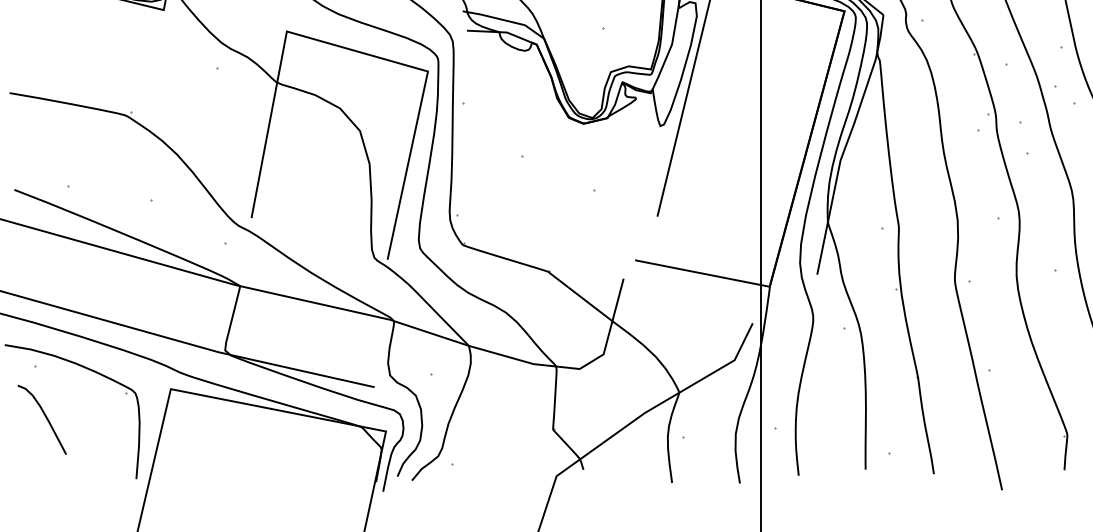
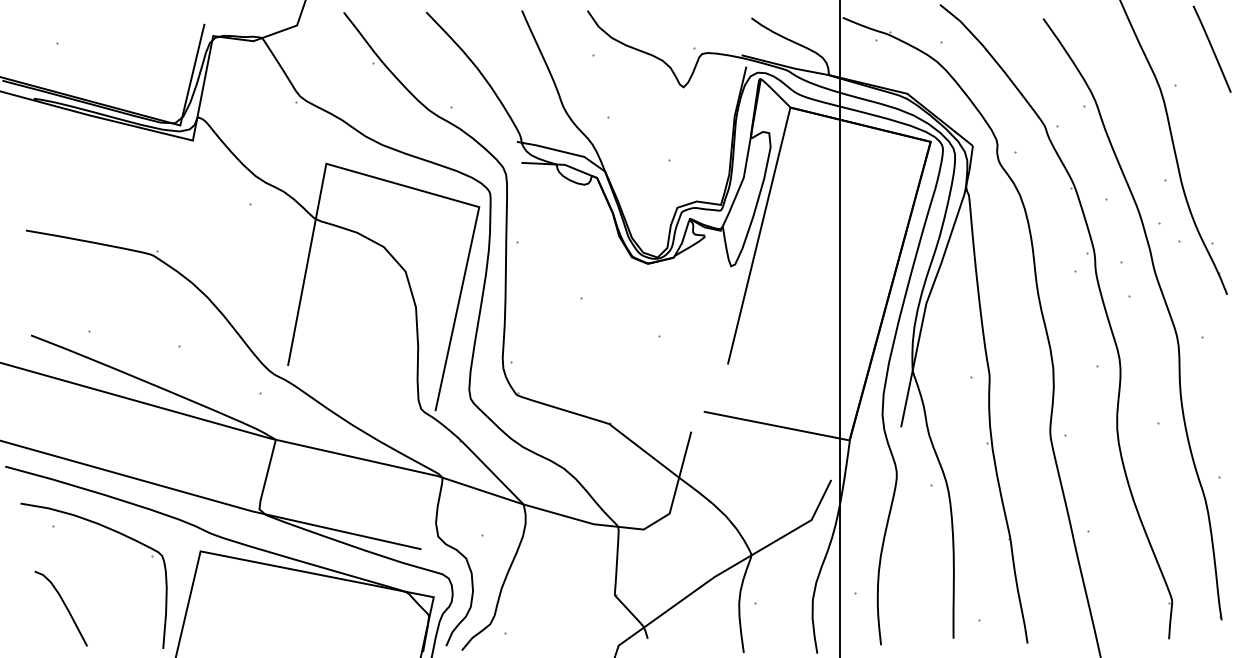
curve: (44, 416) -> (63, 604), moved

